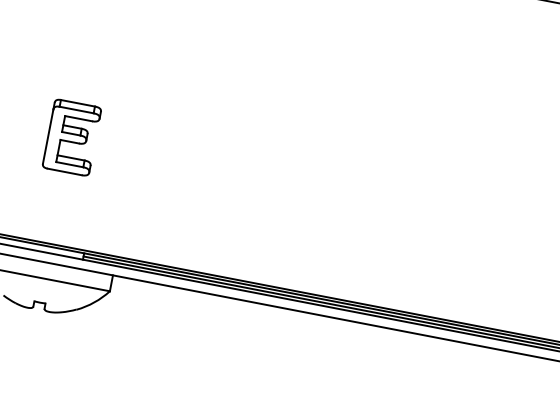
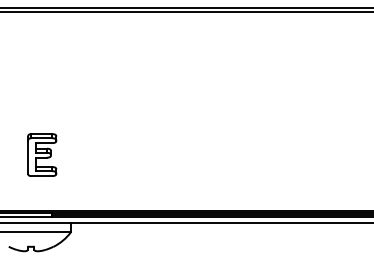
part: (72, 136) -> (42, 154), moved

